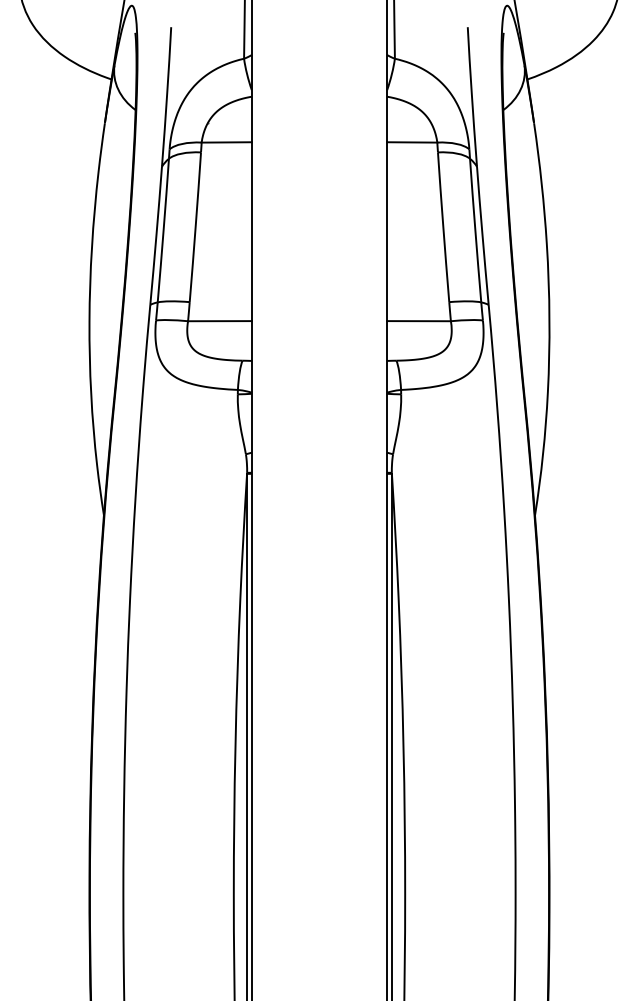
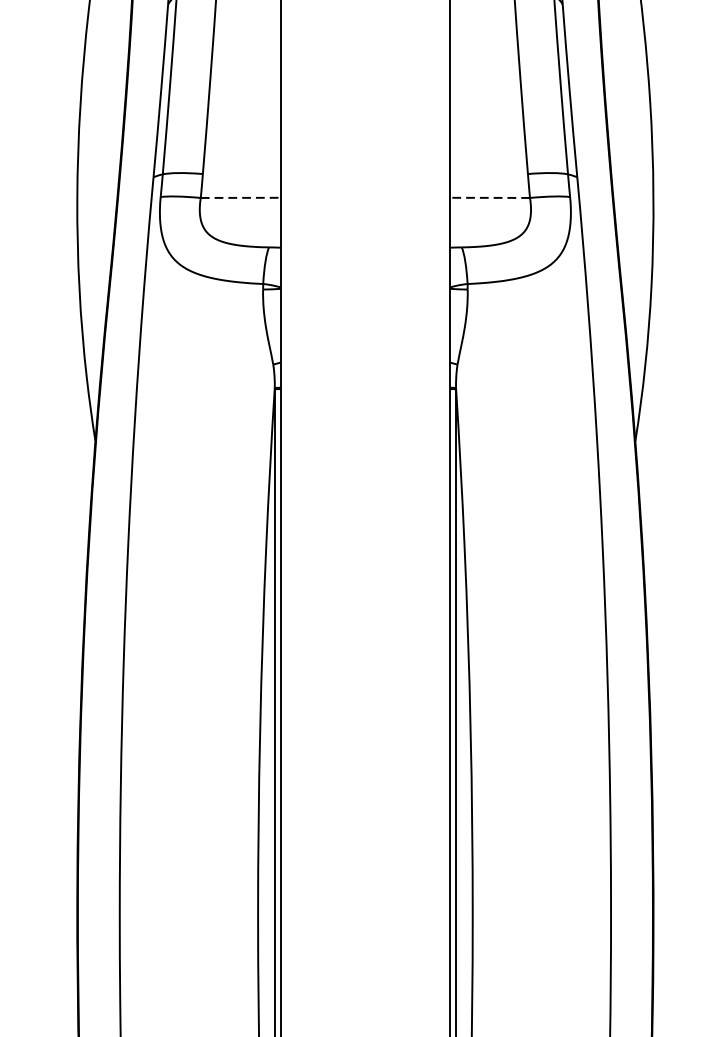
line: (219, 321) -> (240, 198), solid -> dashed
line: (419, 321) -> (490, 198), solid -> dashed

